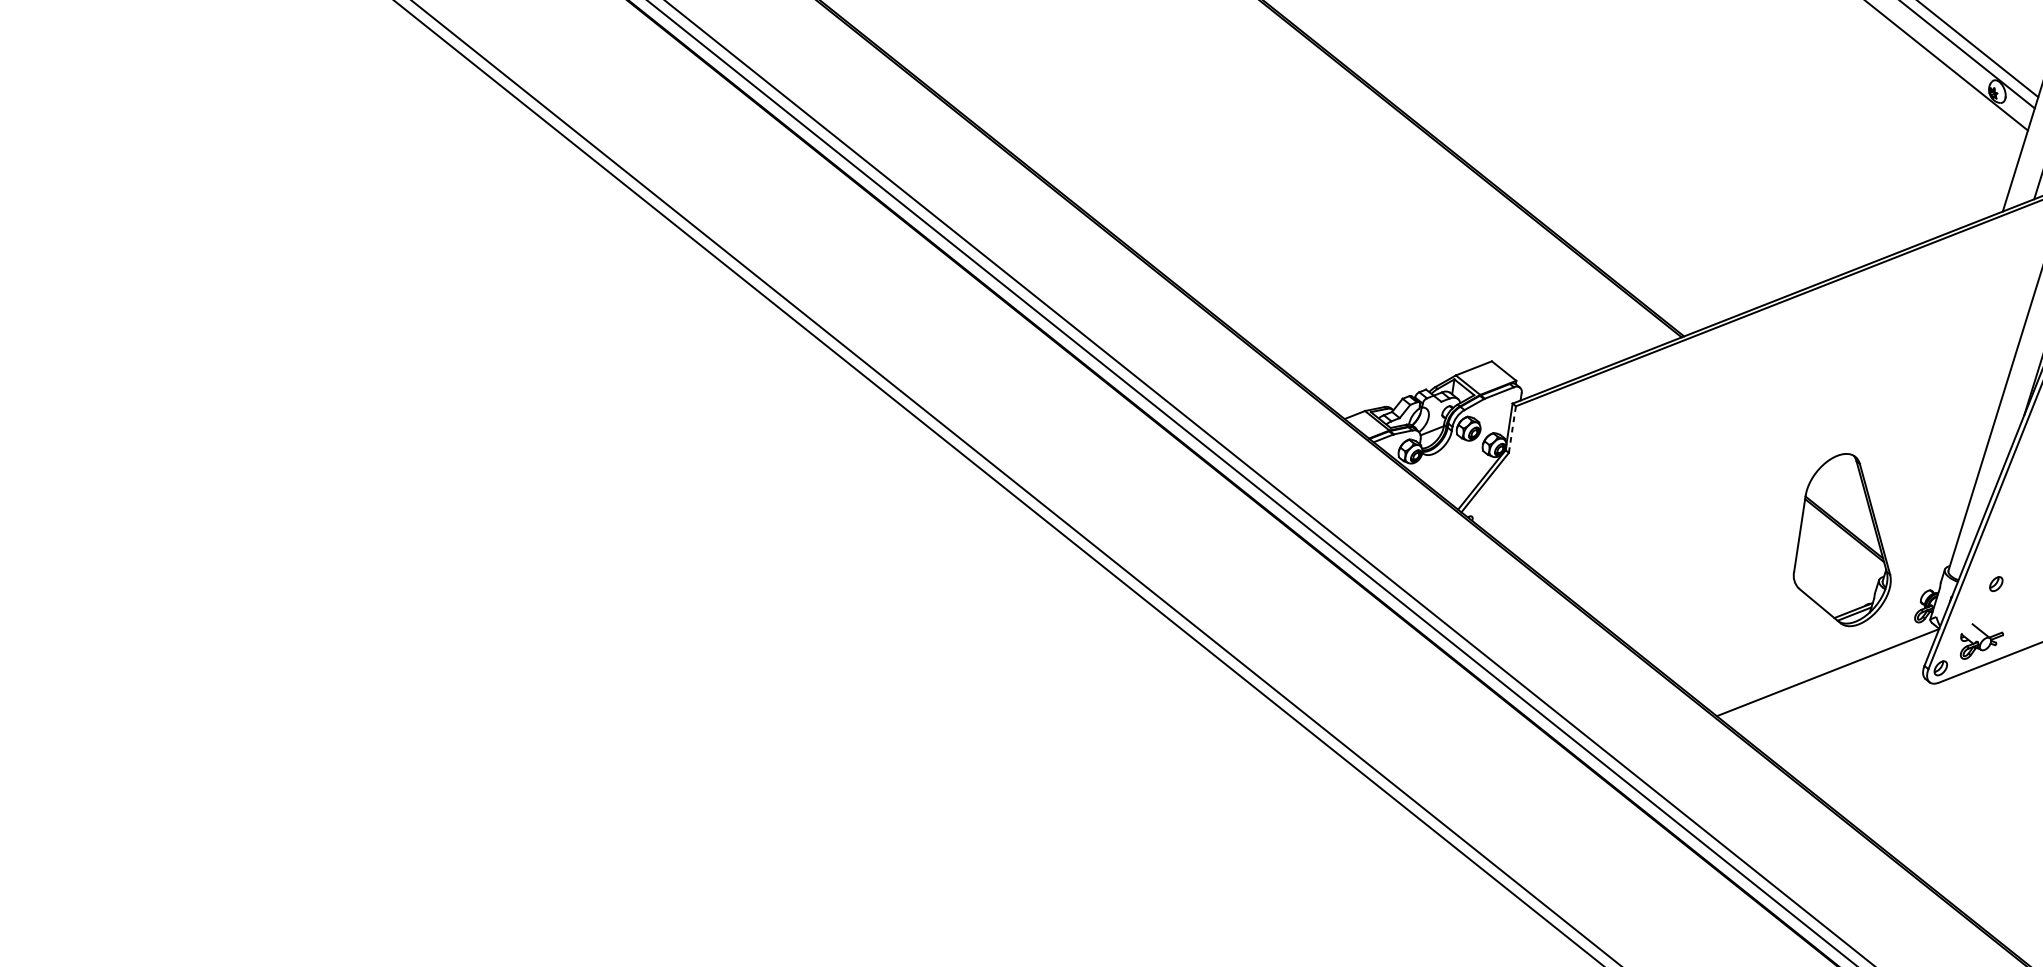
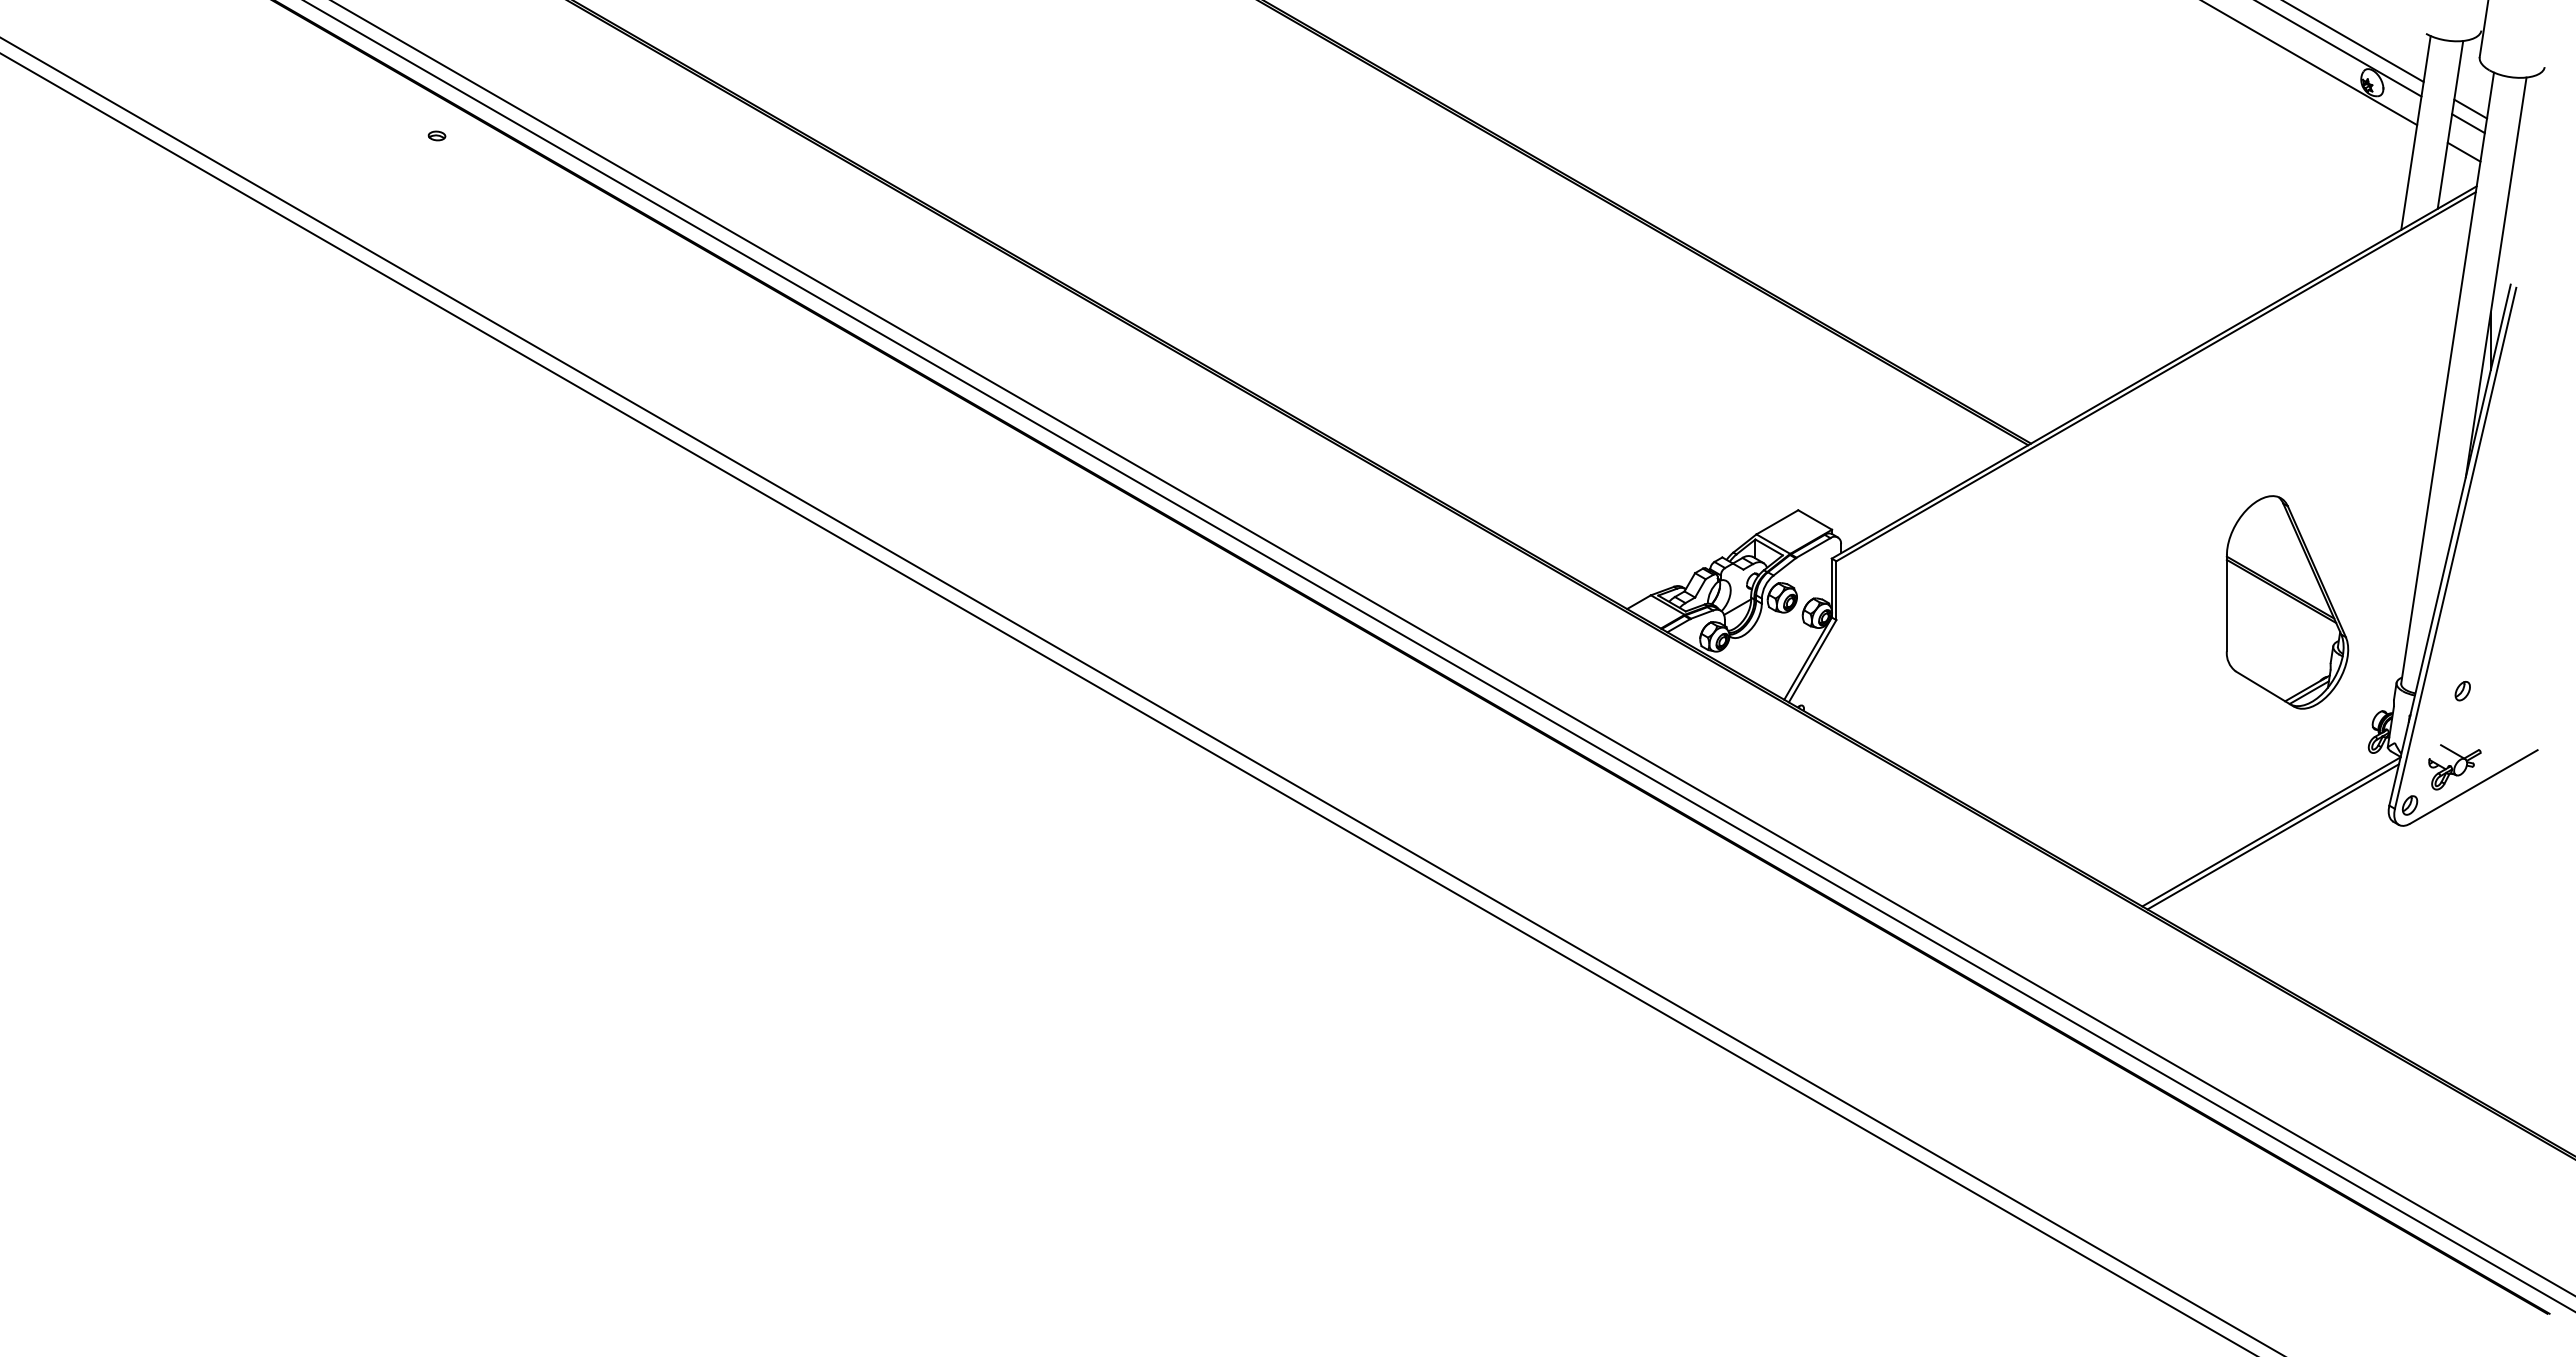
line: (1512, 429) -> (1836, 590), dashed -> solid
part: (1848, 540) -> (2287, 602), moved
line: (1828, 676) -> (2272, 836), added

